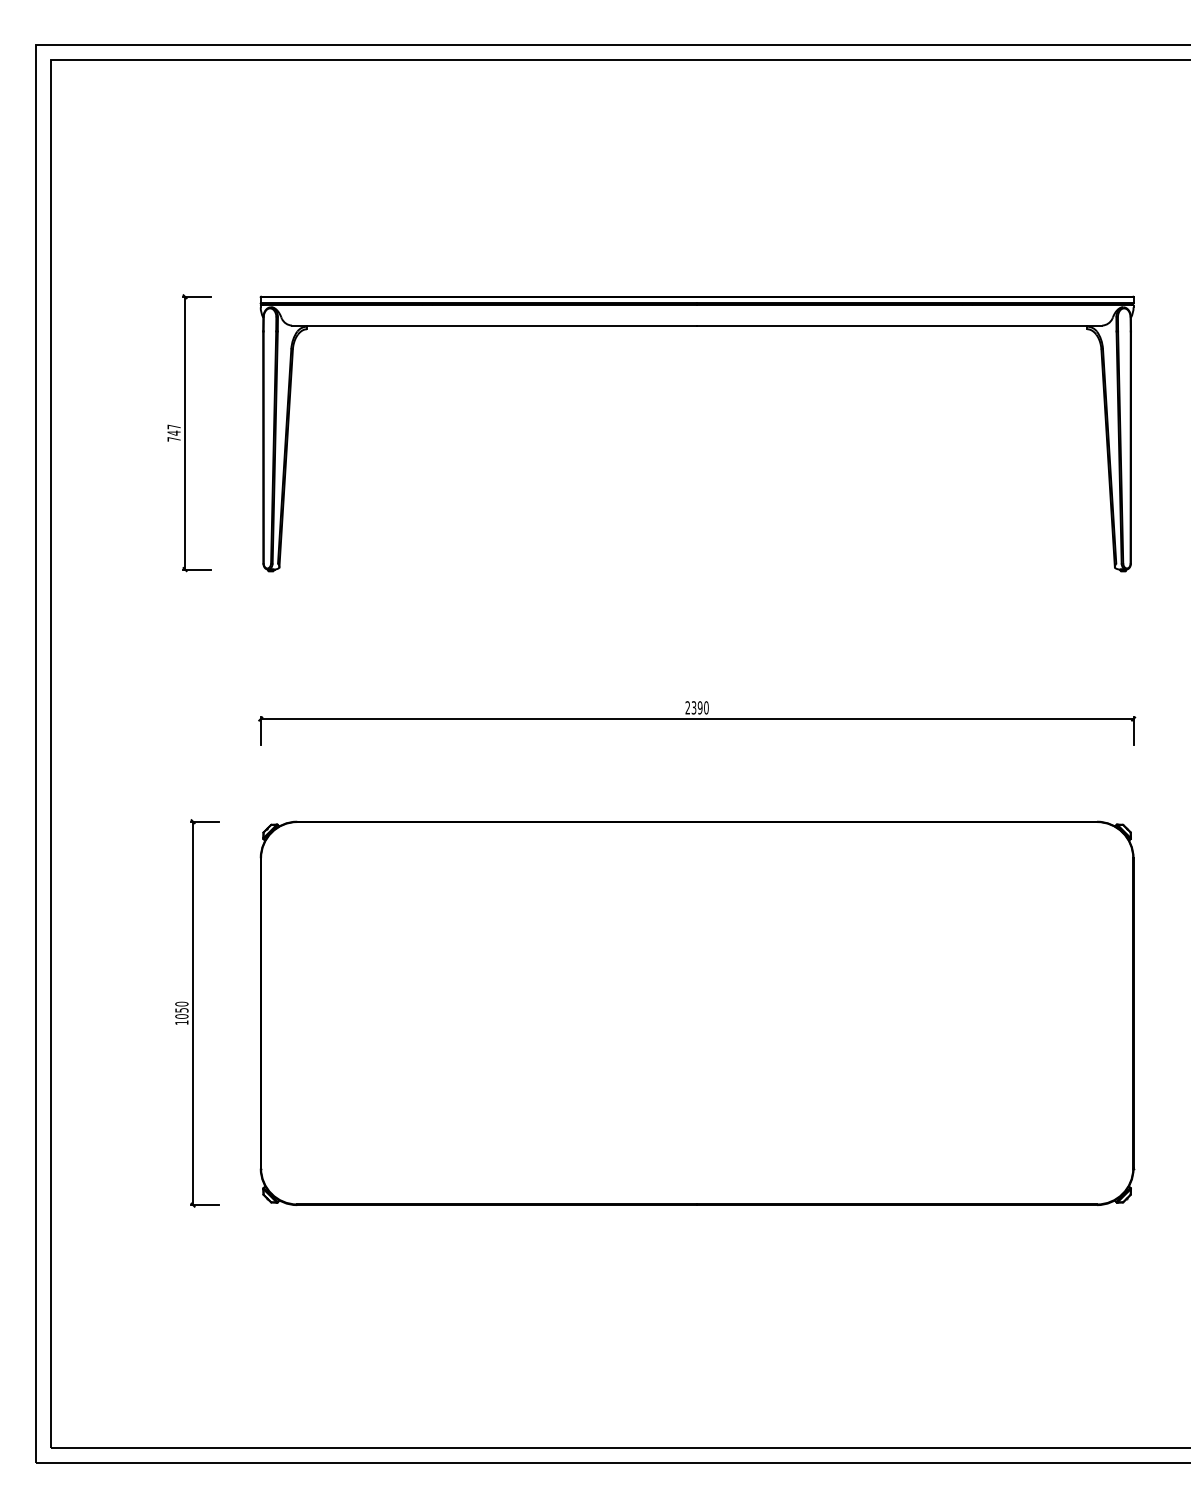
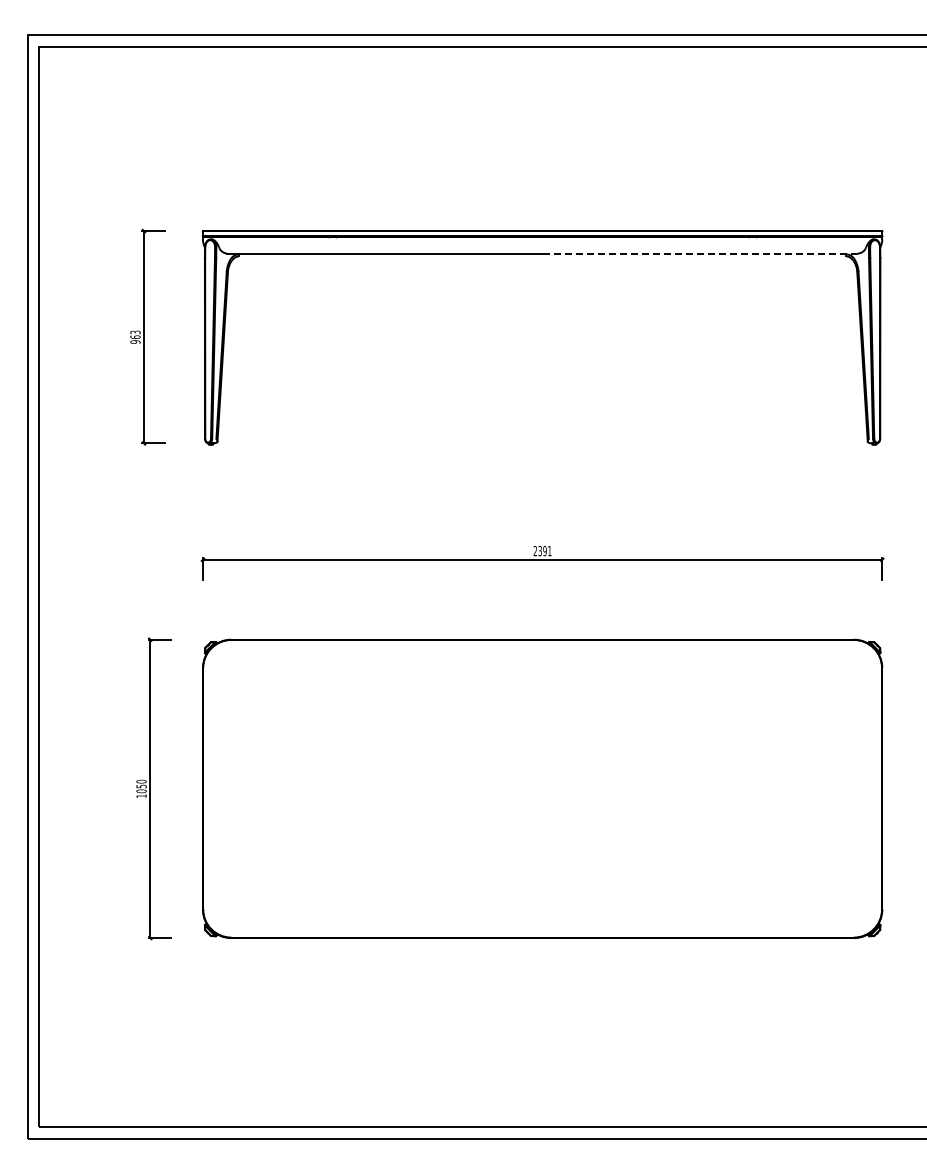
line: (899, 325) -> (700, 253), solid -> dashed
text: (174, 432) -> (135, 336), 747 -> 963
text: (705, 707) -> (549, 550), 2390 -> 2391

